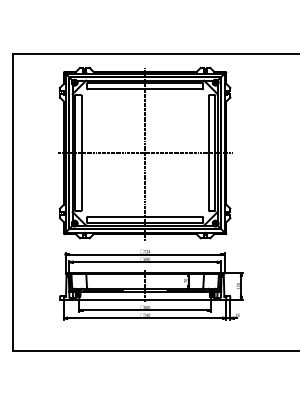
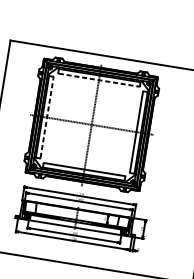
line: (145, 89) -> (99, 80), solid -> dashed
line: (81, 152) -> (47, 117), solid -> dashed

